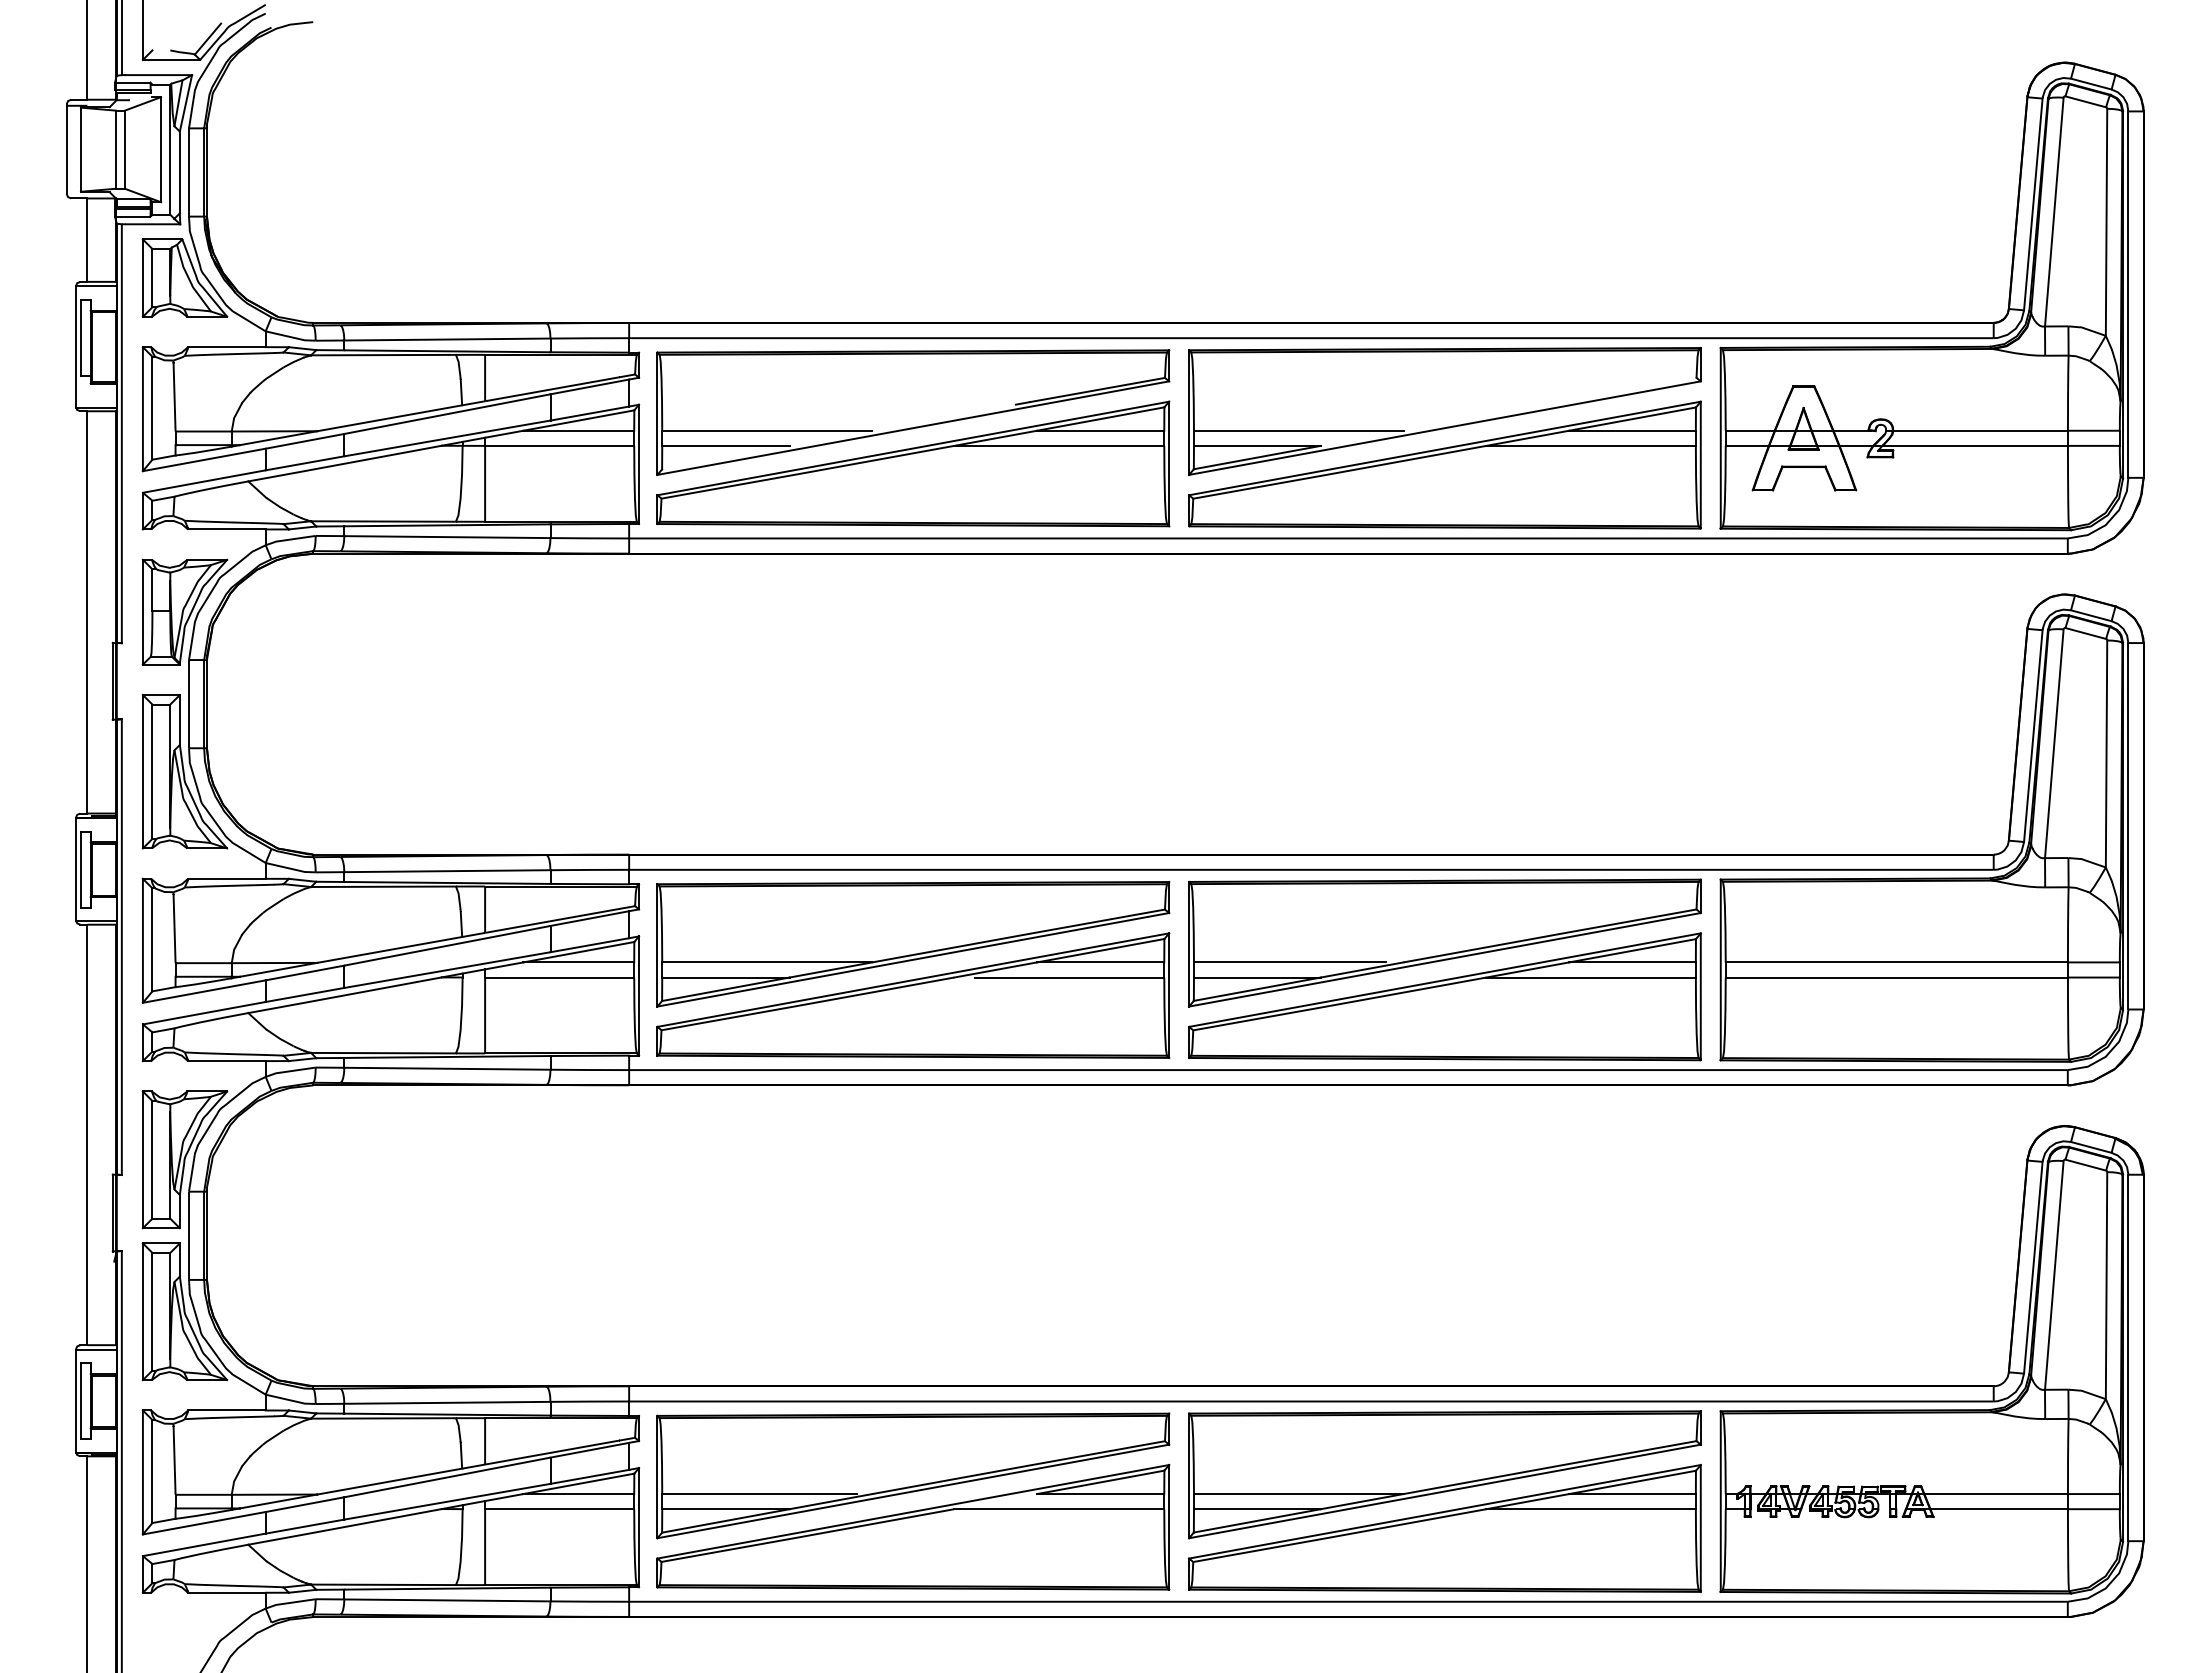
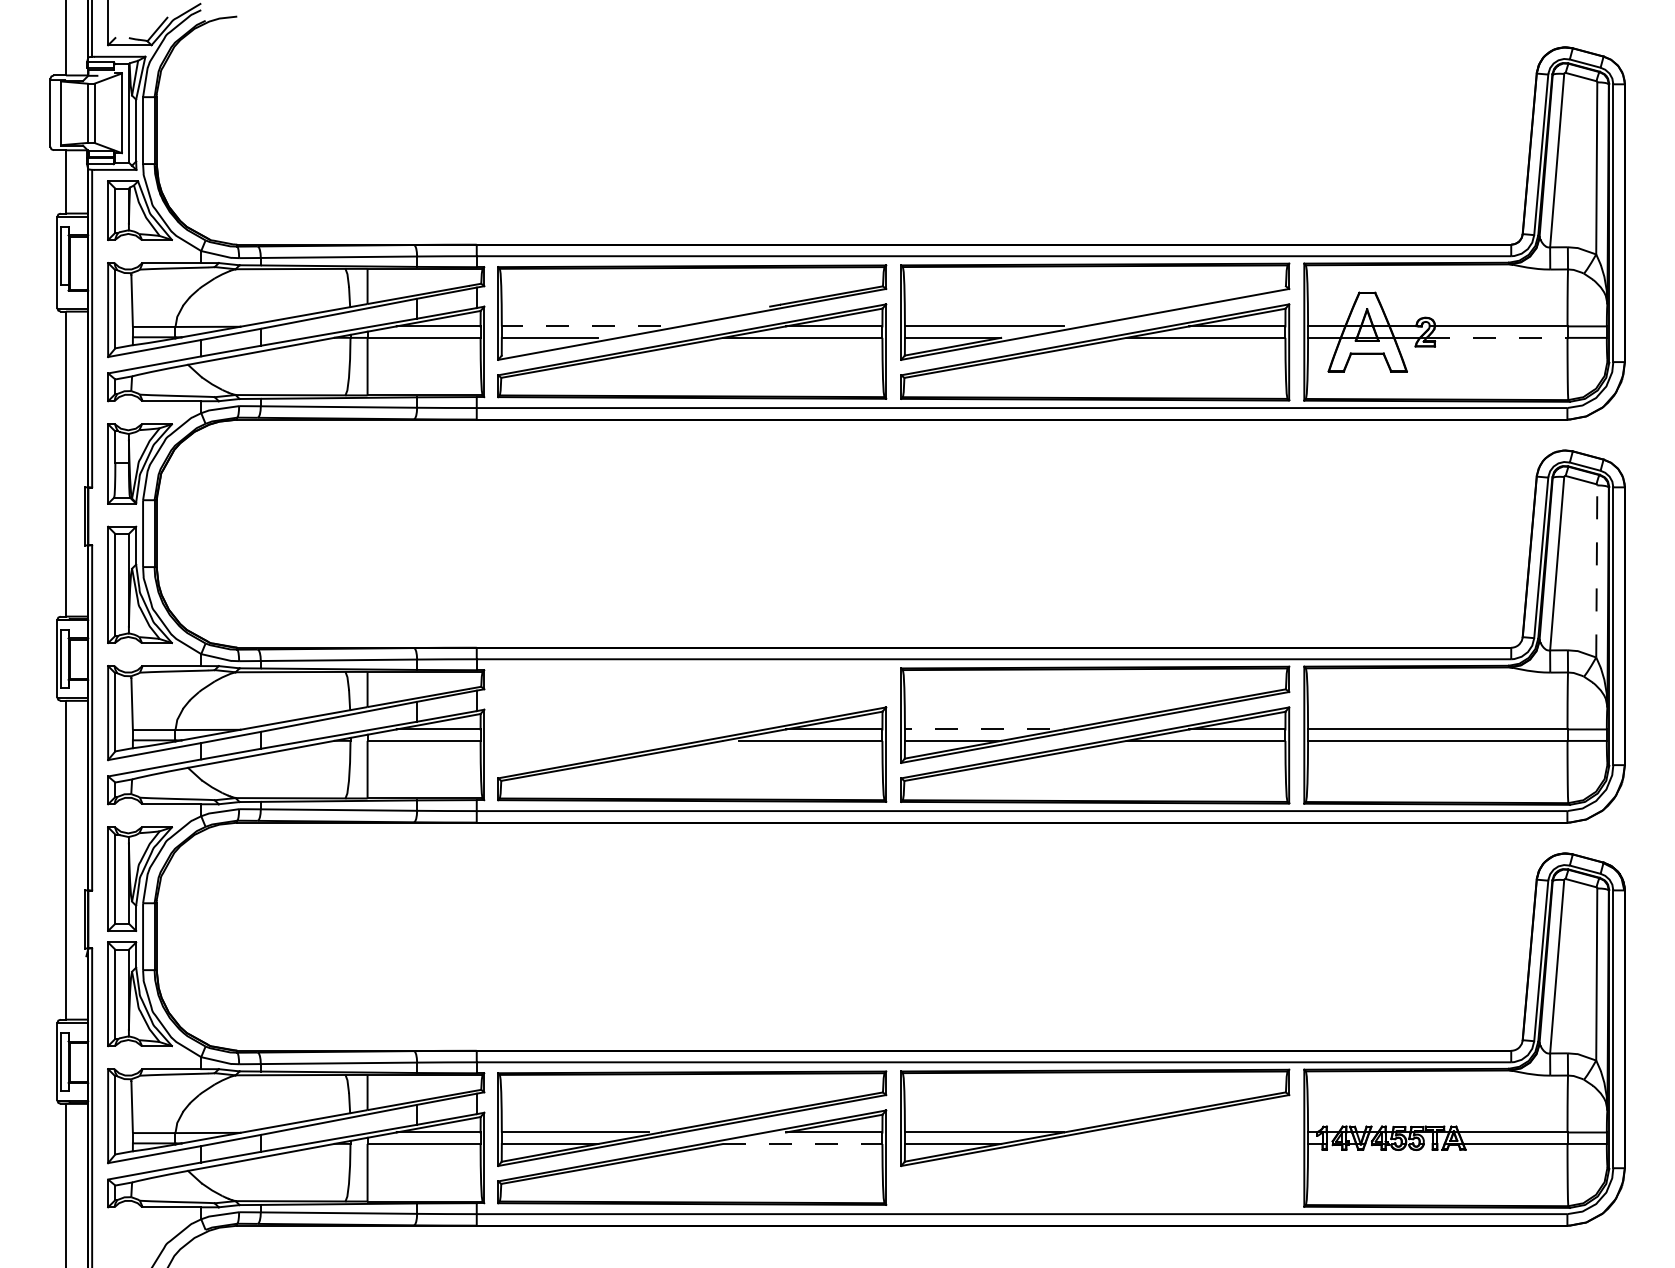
line: (766, 430) -> (580, 326), solid -> dashed
line: (1975, 445) -> (1497, 337), solid -> dashed
line: (2106, 753) -> (1596, 571), solid -> dashed
part: (913, 944) -> (692, 715), removed
line: (1289, 962) -> (977, 729), solid -> dashed
line: (1059, 1509) -> (803, 1144), solid -> dashed
part: (1444, 1528) -> (1094, 1158), removed

